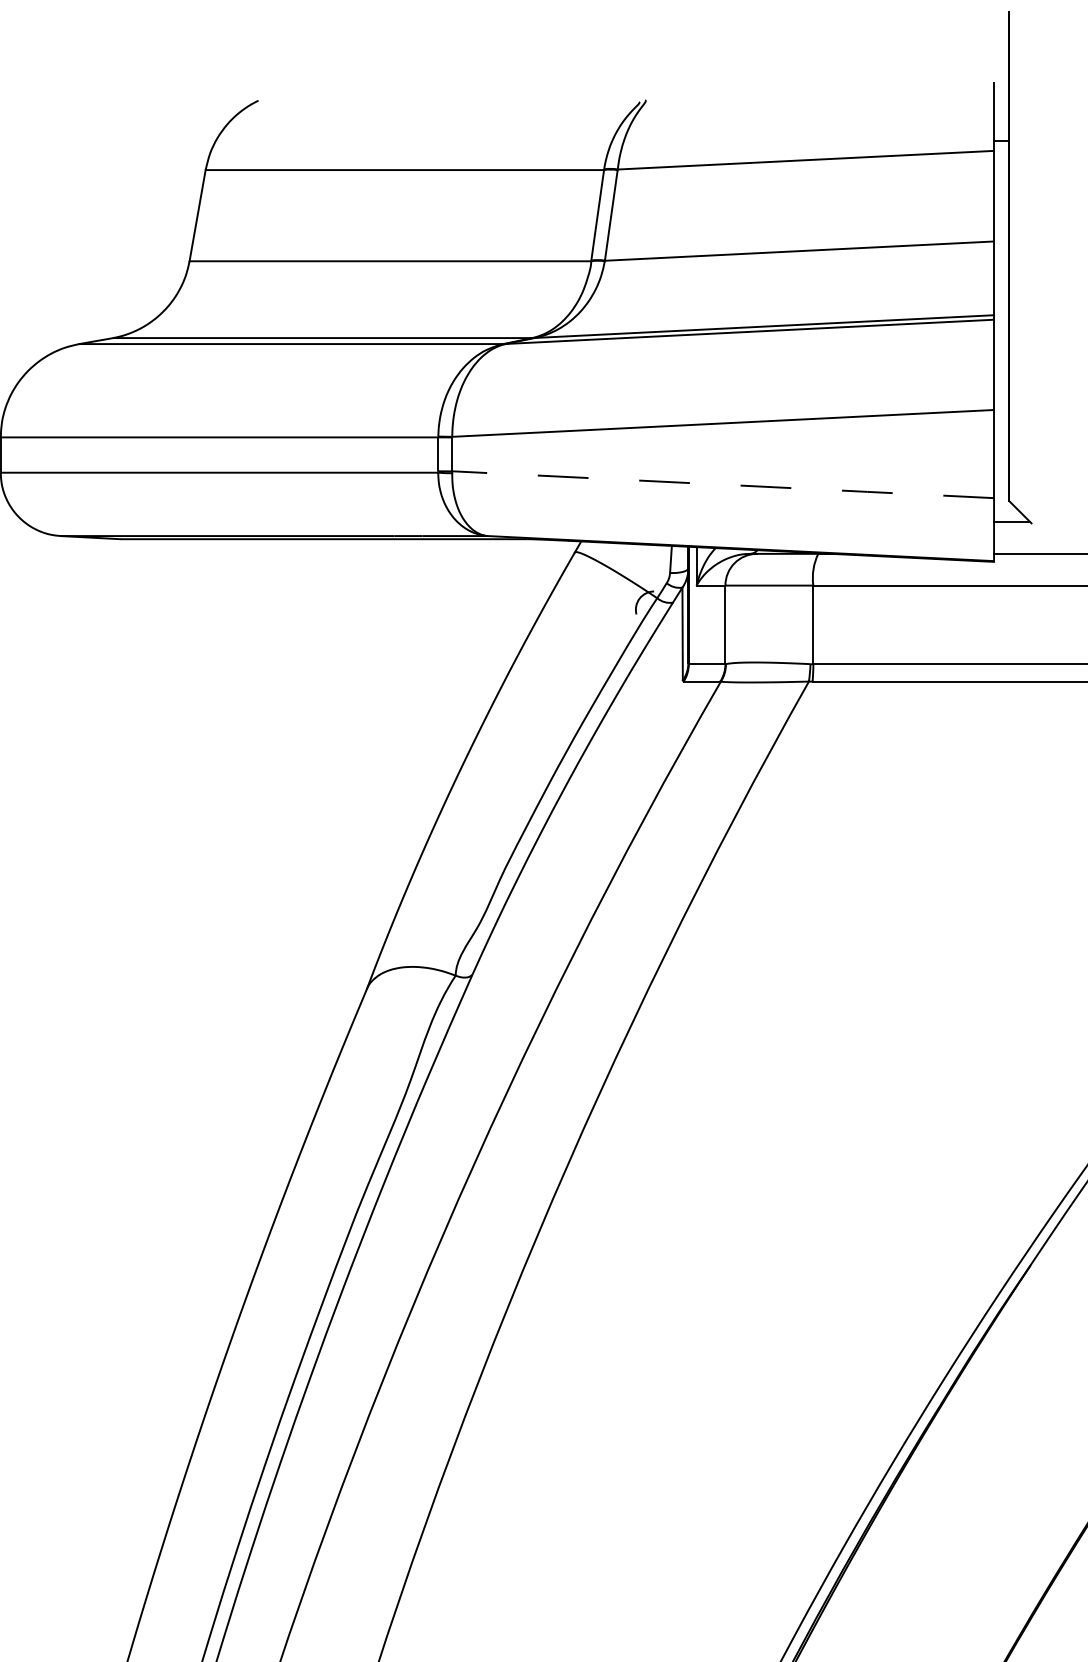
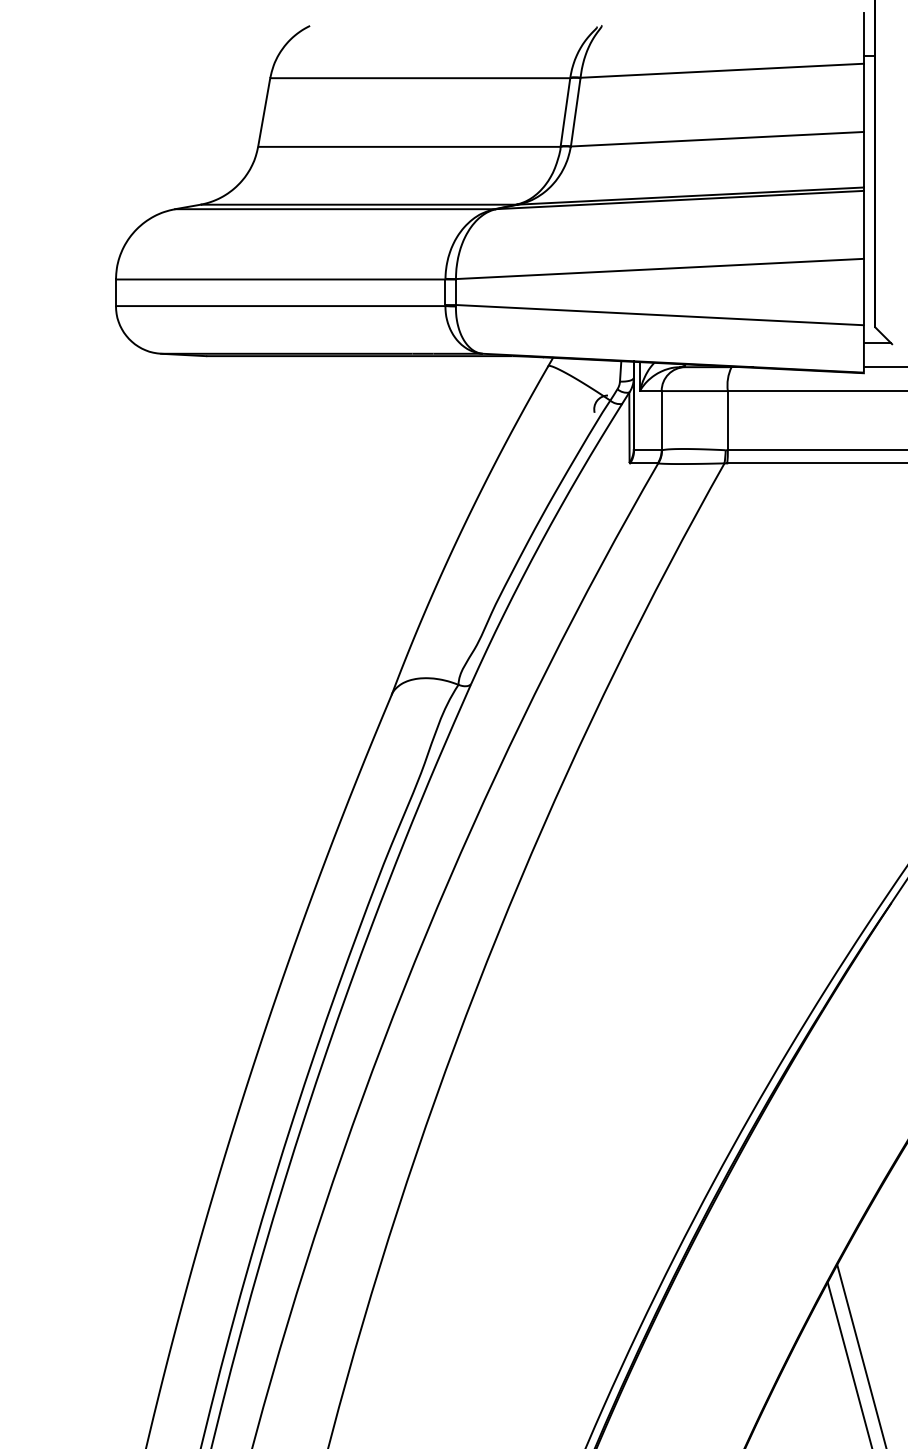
line: (723, 485) -> (660, 315), dashed -> solid

